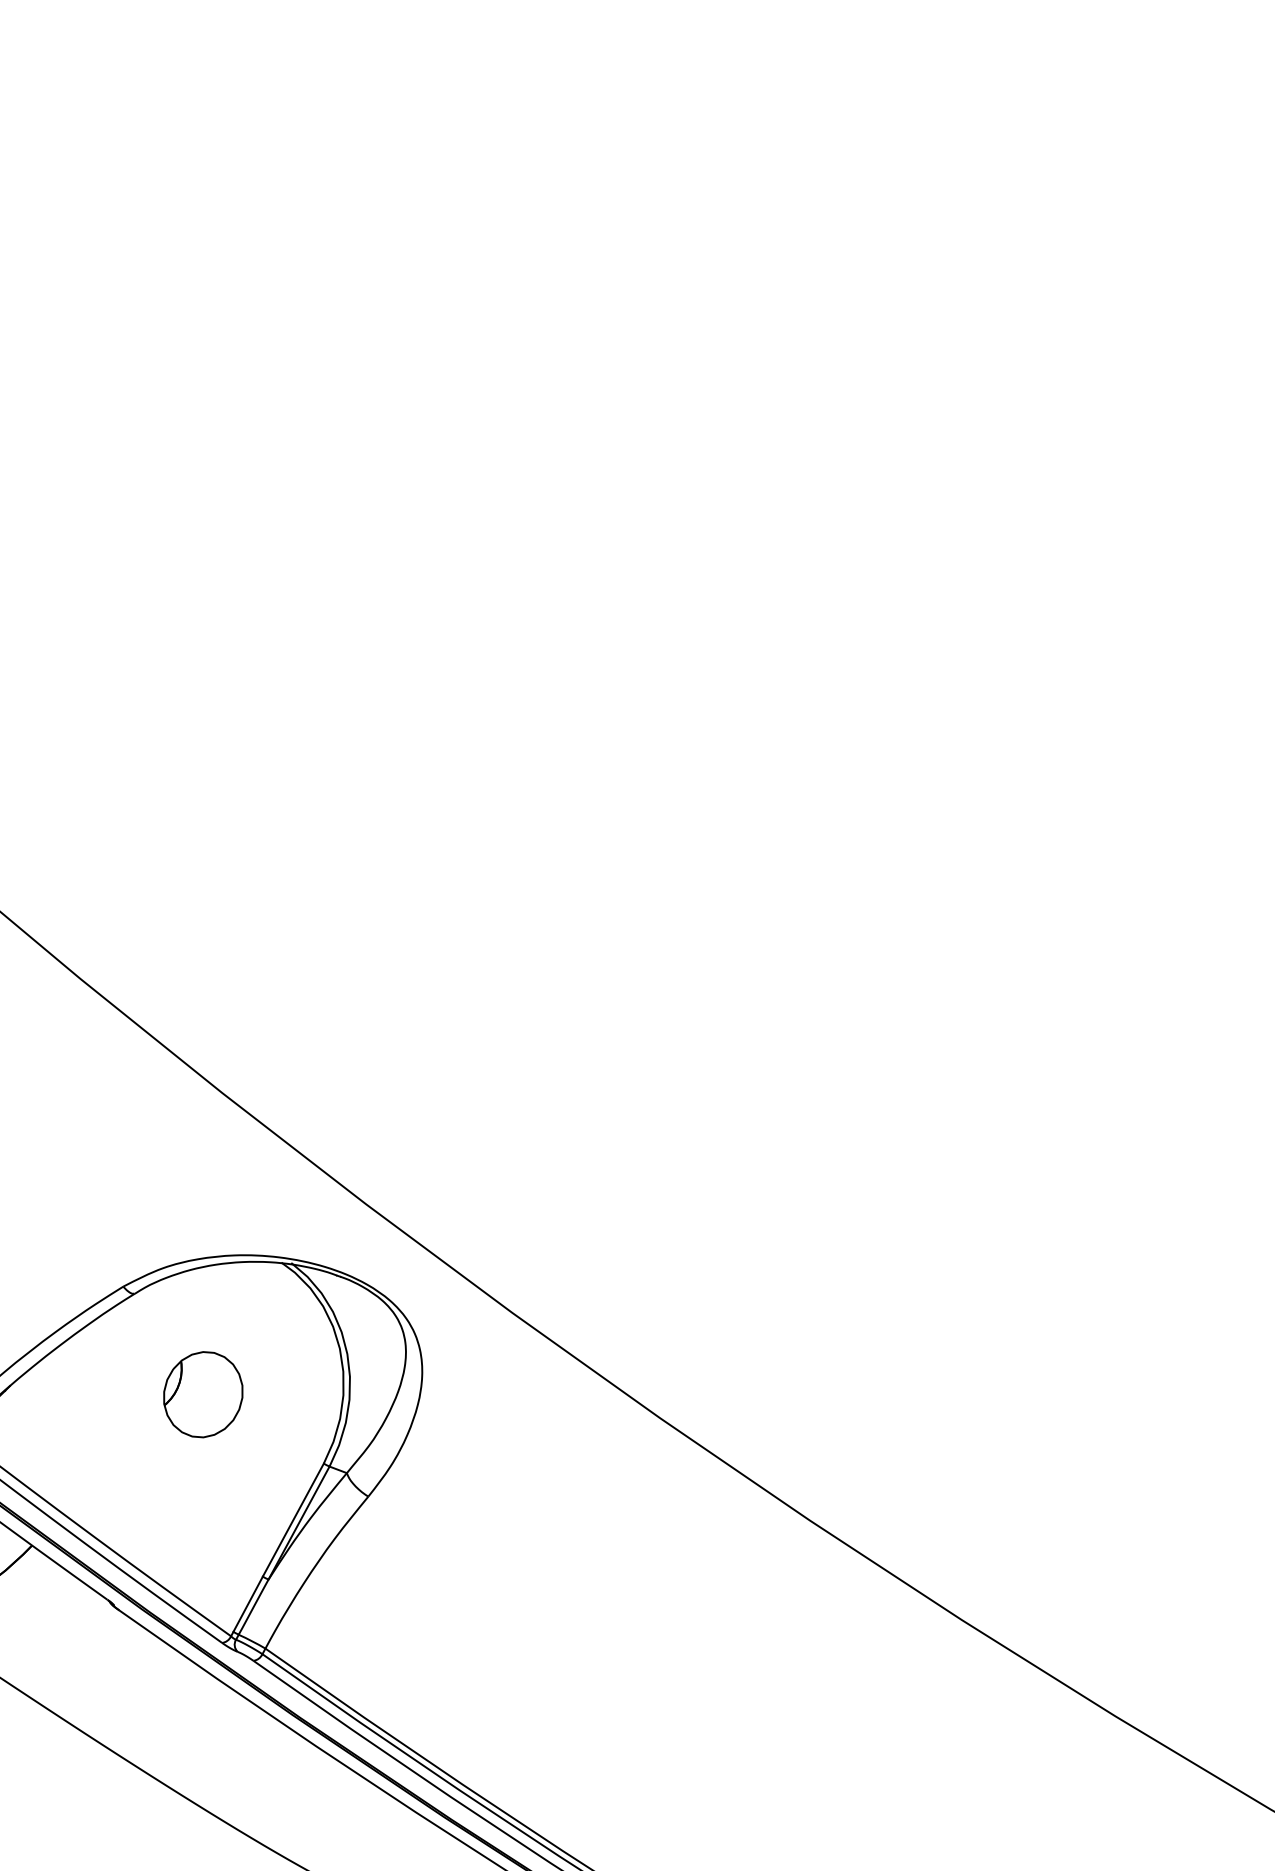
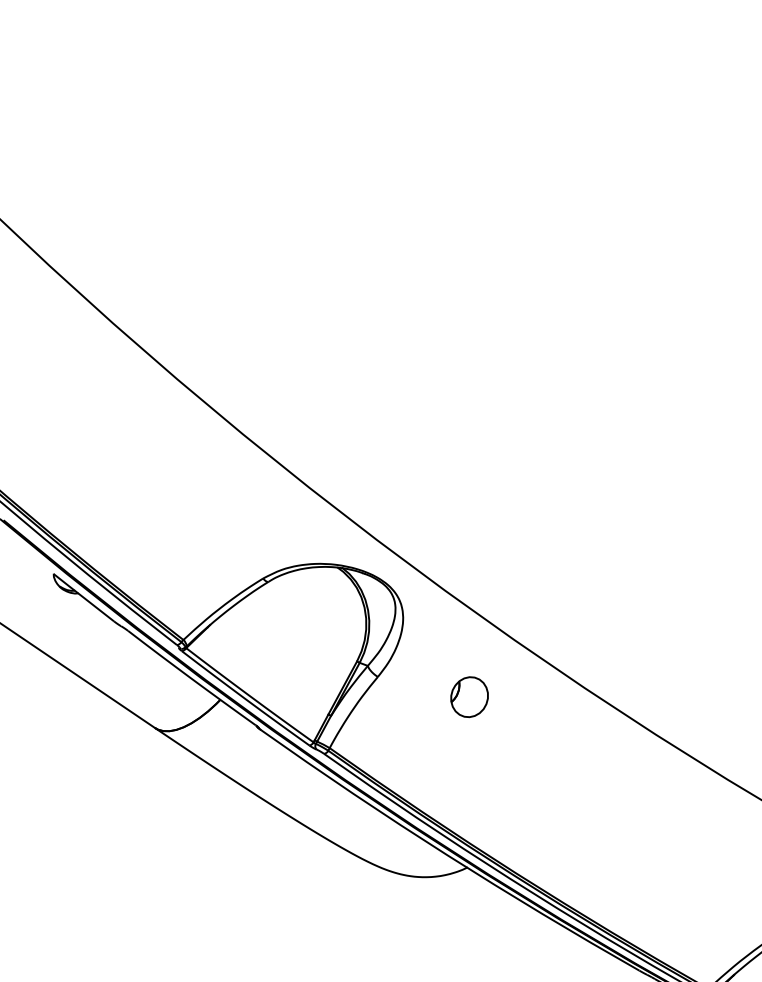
part: (203, 1395) -> (469, 697), moved

